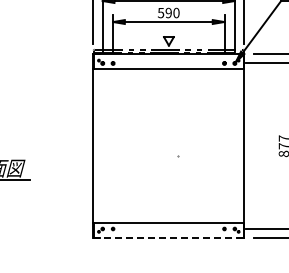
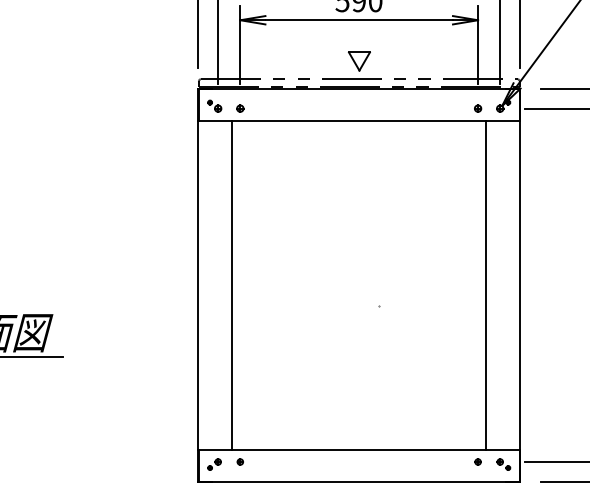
line: (109, 146) -> (232, 285), added
line: (228, 146) -> (486, 285), added
line: (168, 238) -> (358, 482), dashed -> solid

